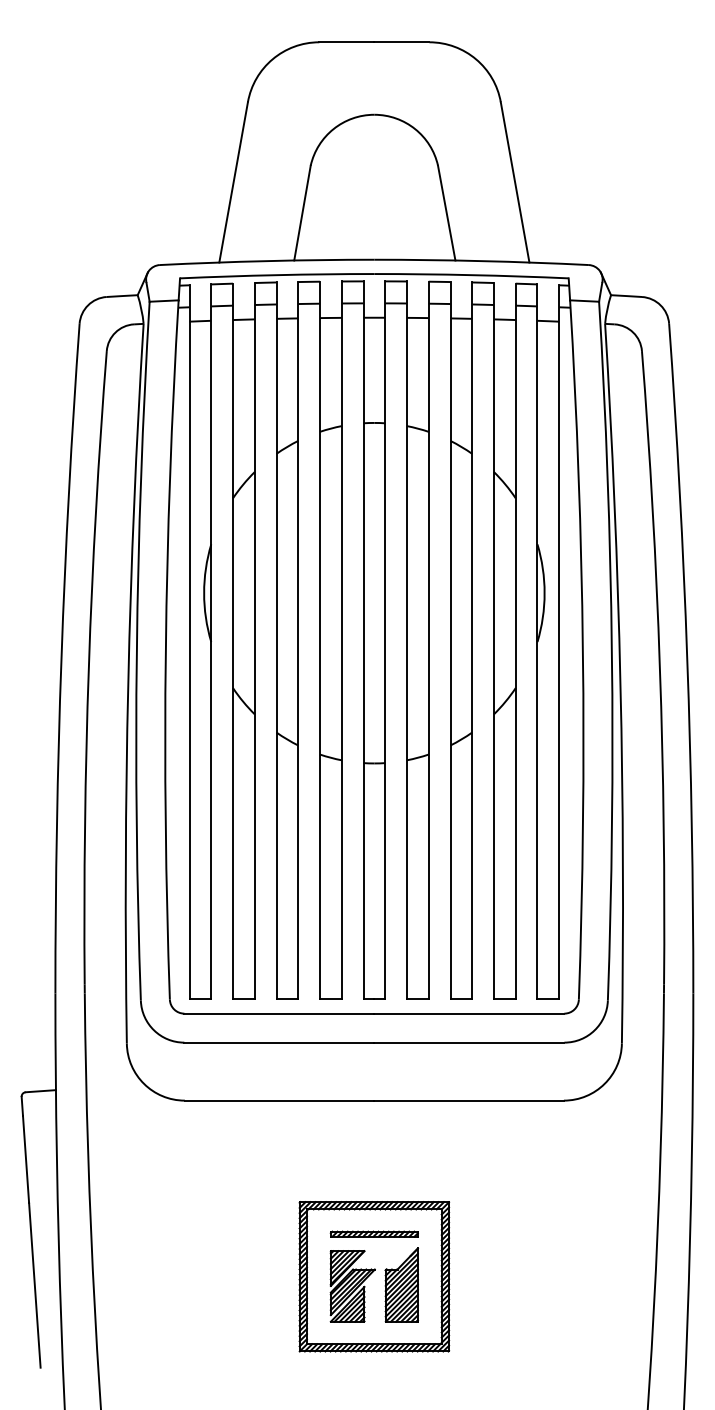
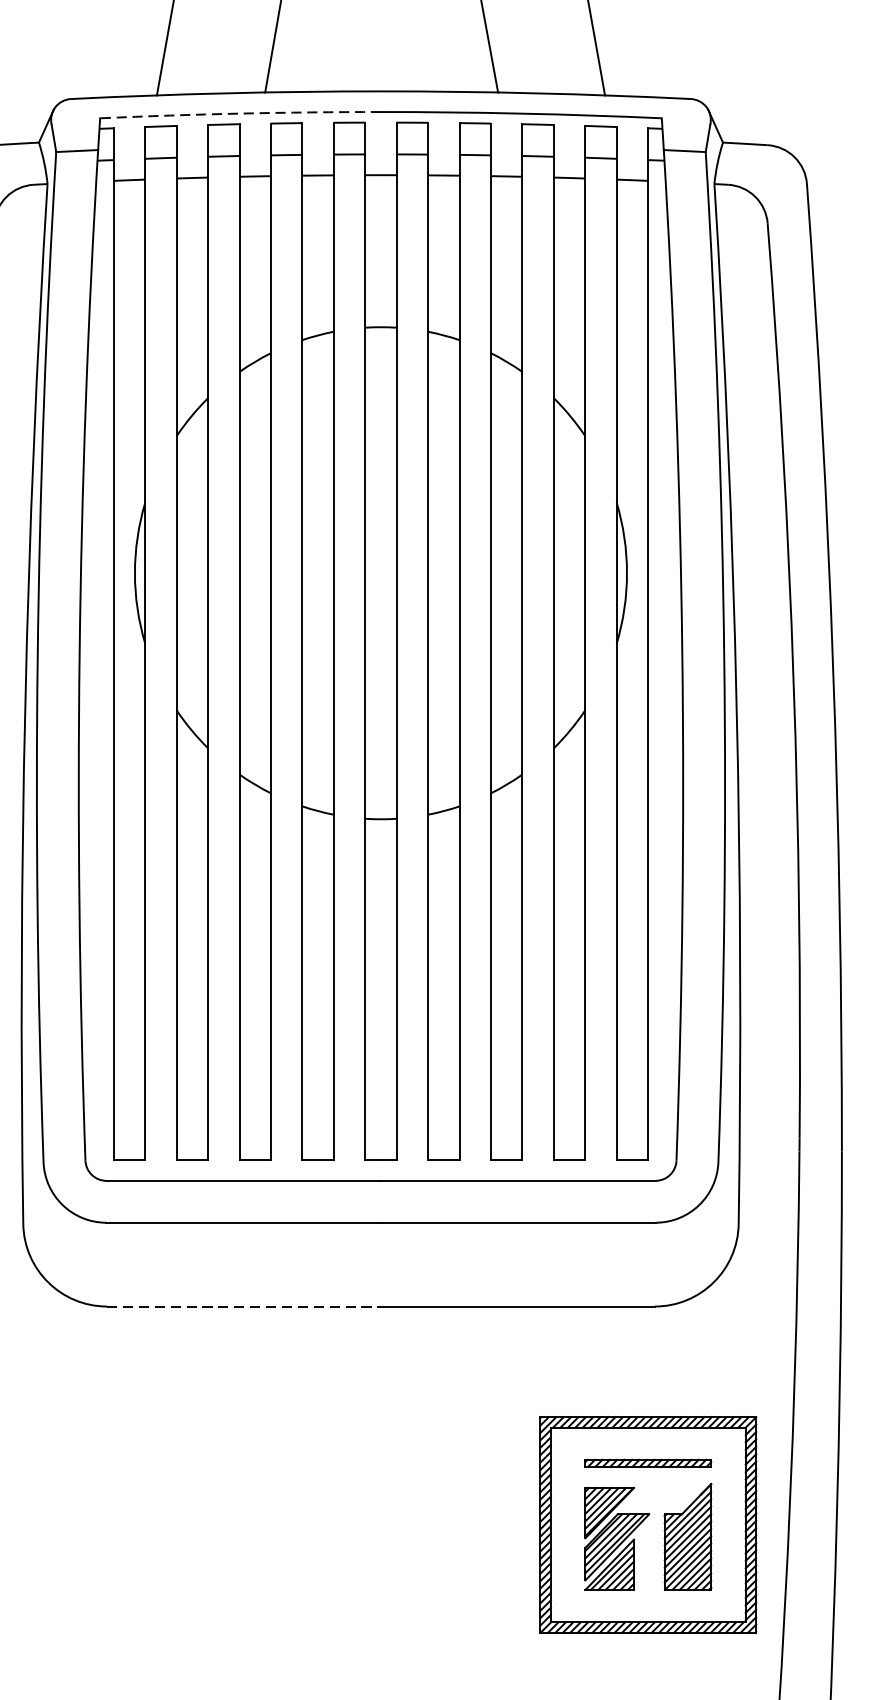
arc: (277, 275) -> (240, 114), solid -> dashed
line: (279, 1100) -> (243, 1306), solid -> dashed
part: (374, 1276) -> (648, 1524), moved

